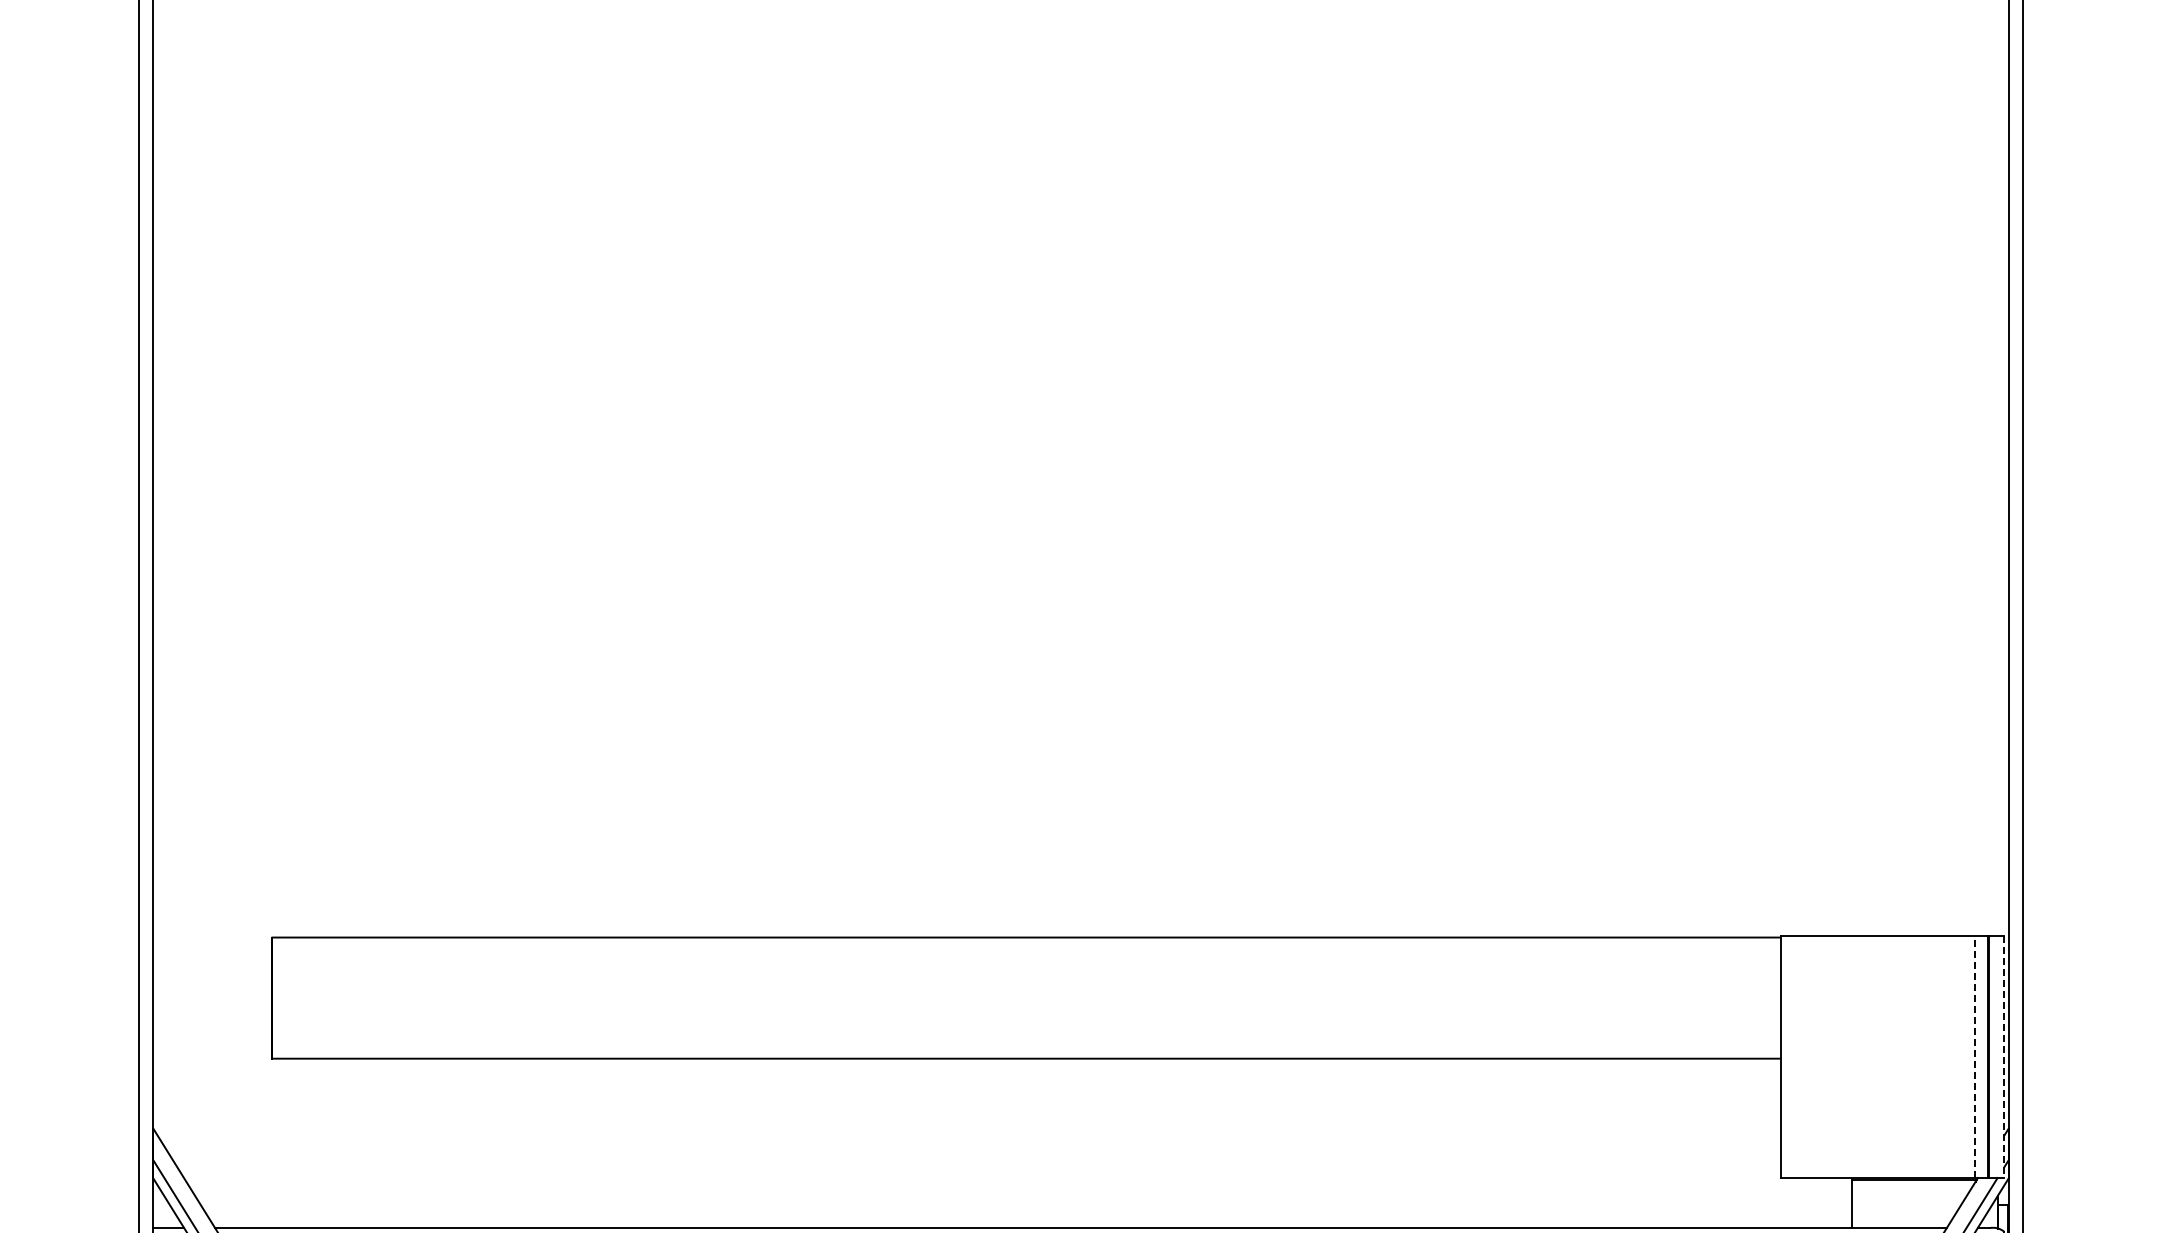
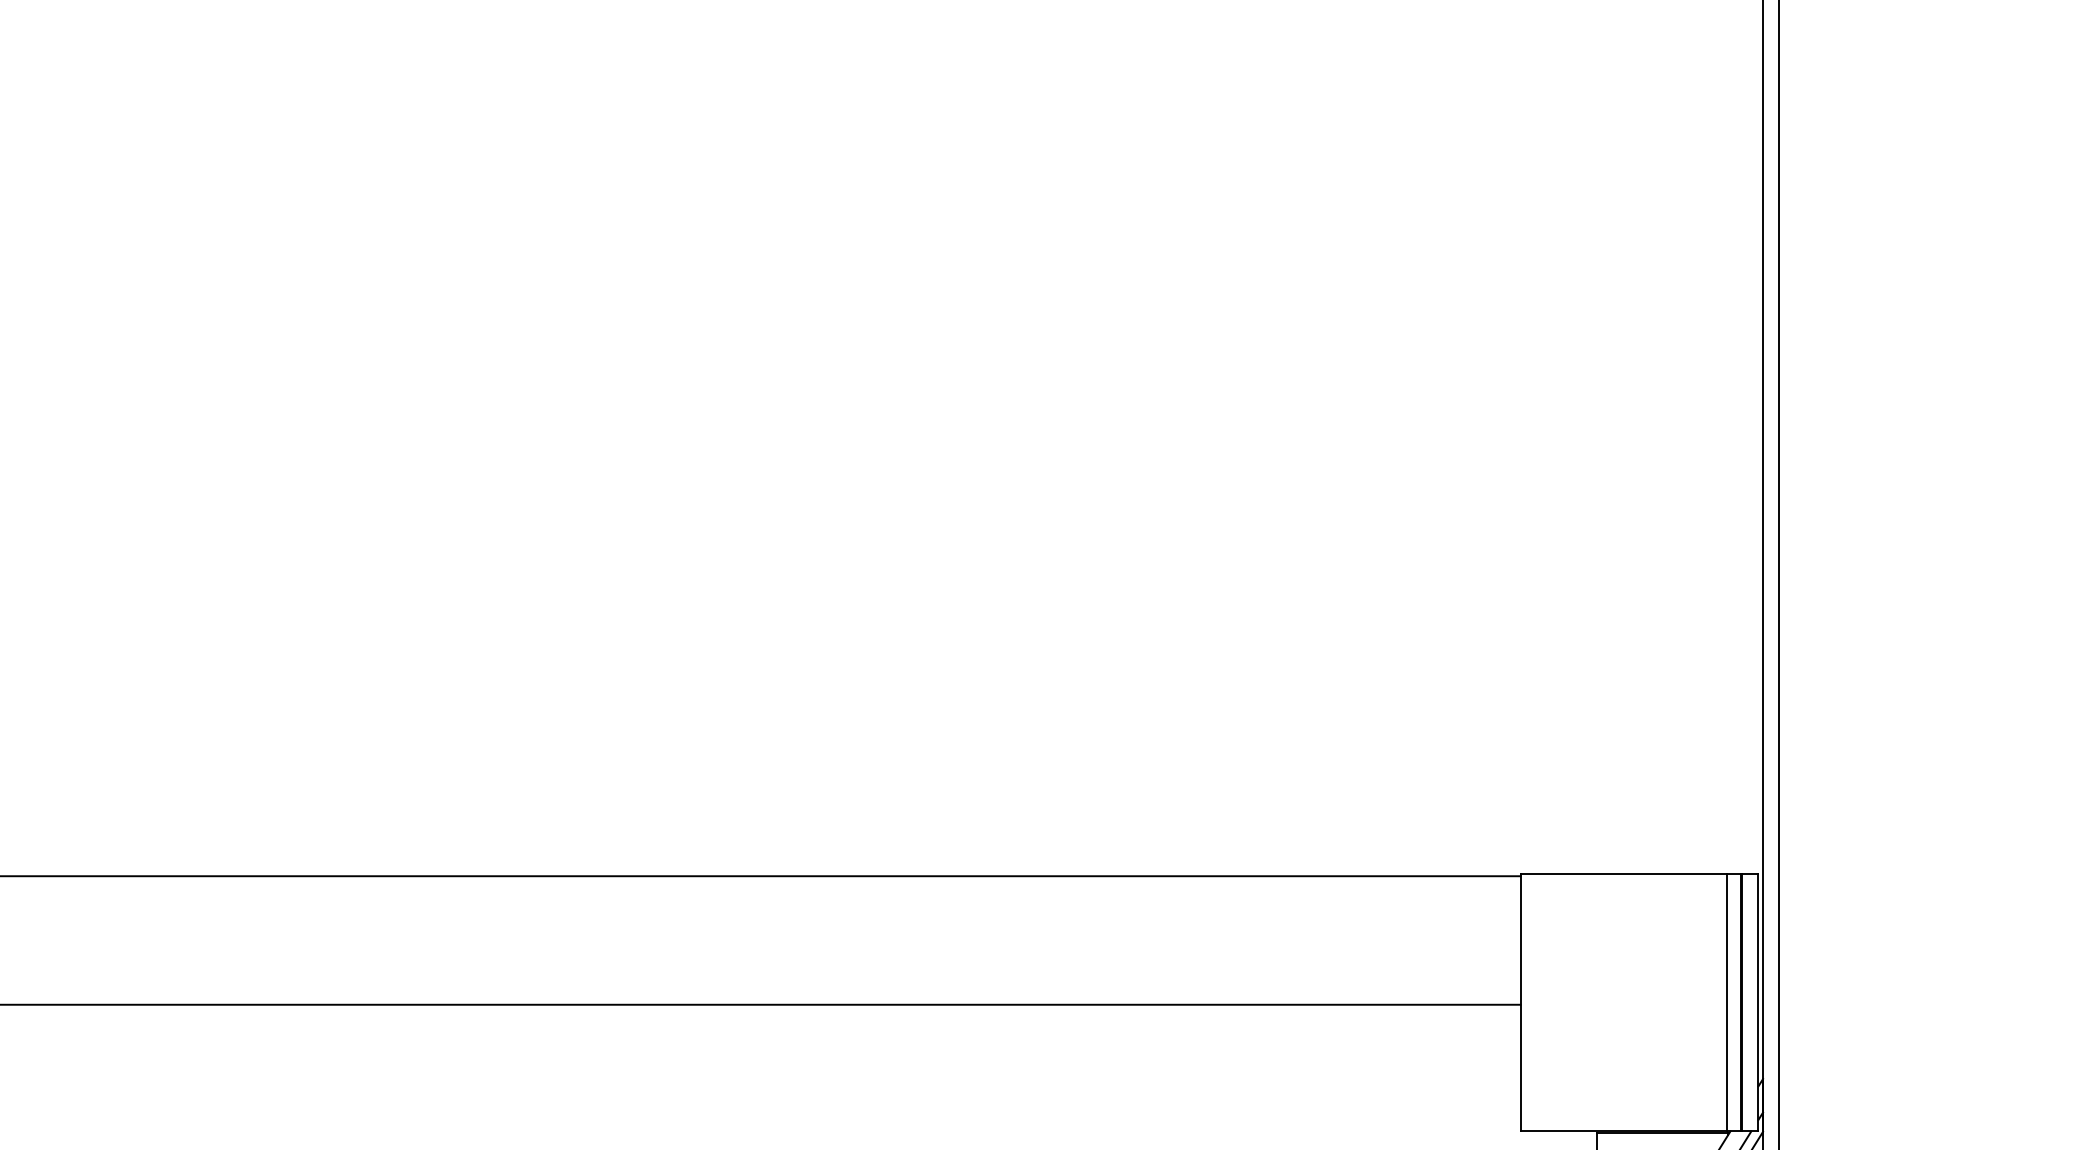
line: (1974, 1056) -> (1726, 1002), dashed -> solid
line: (2004, 1057) -> (1758, 1003), dashed -> solid

